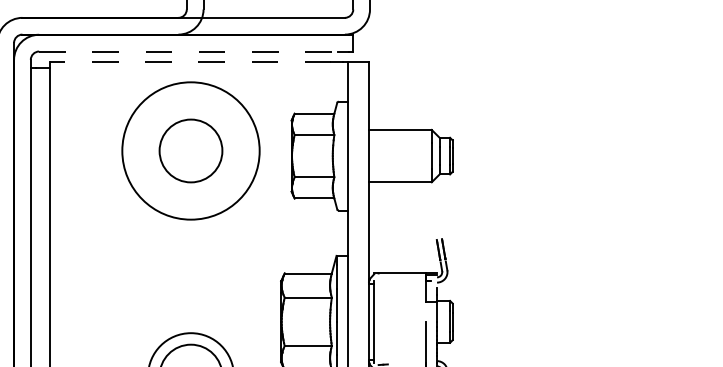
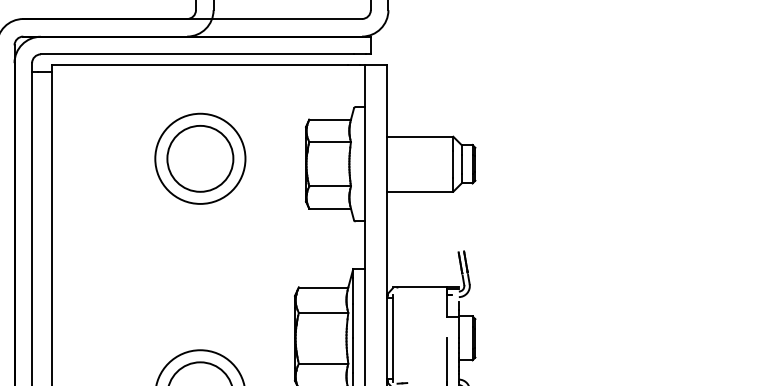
line: (188, 51) -> (197, 54), dashed -> solid
line: (190, 62) -> (199, 65), dashed -> solid
circle: (190, 150) -> (199, 158), size x0.62

